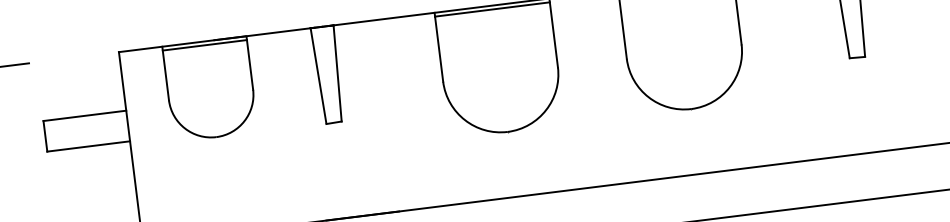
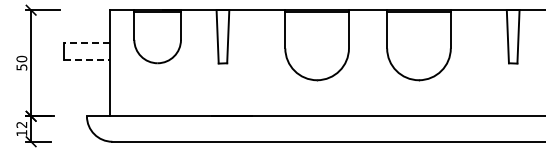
line: (85, 115) -> (87, 42), solid -> dashed
line: (88, 146) -> (87, 59), solid -> dashed

